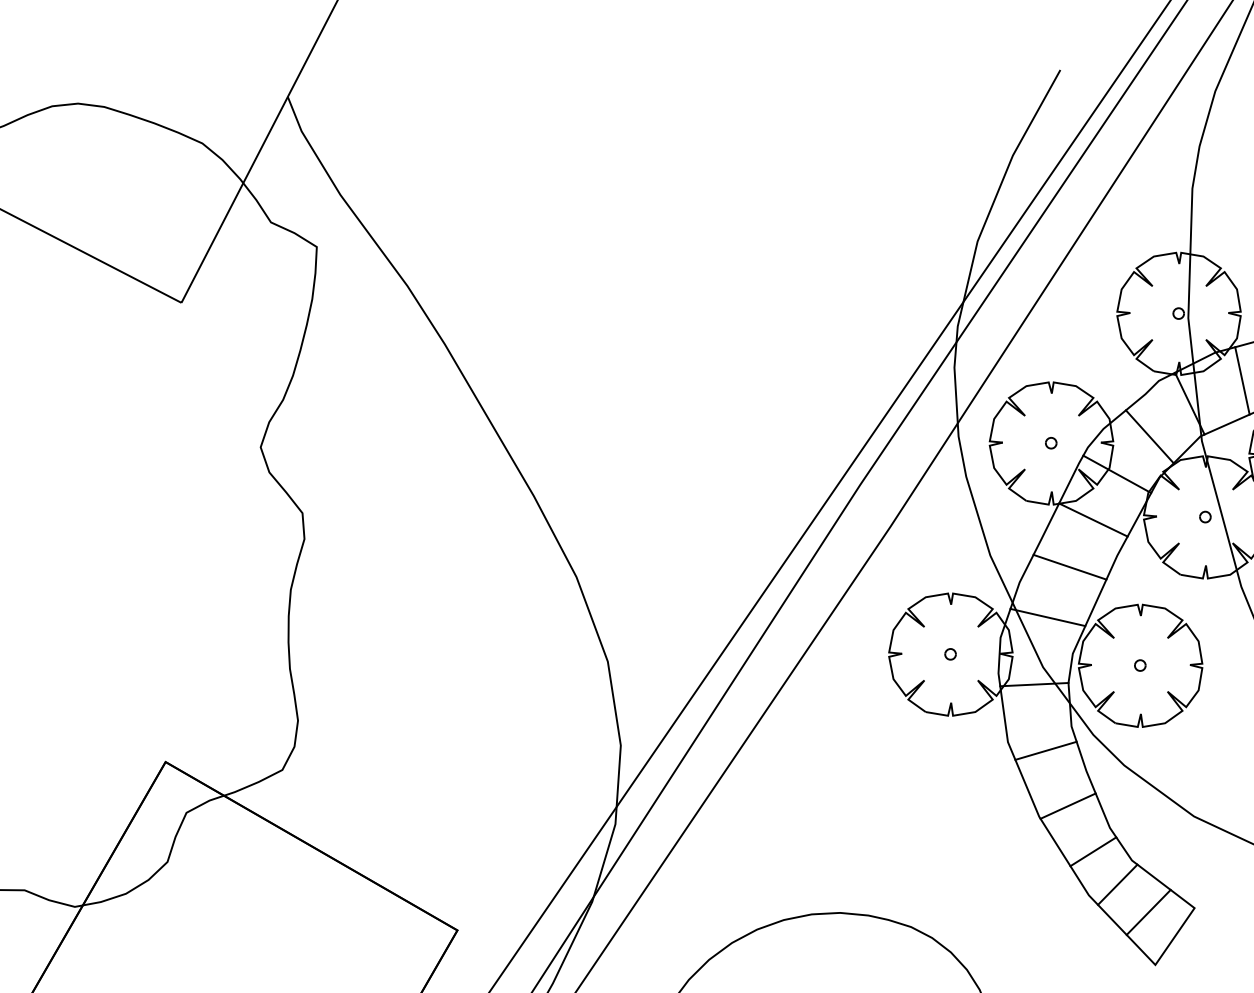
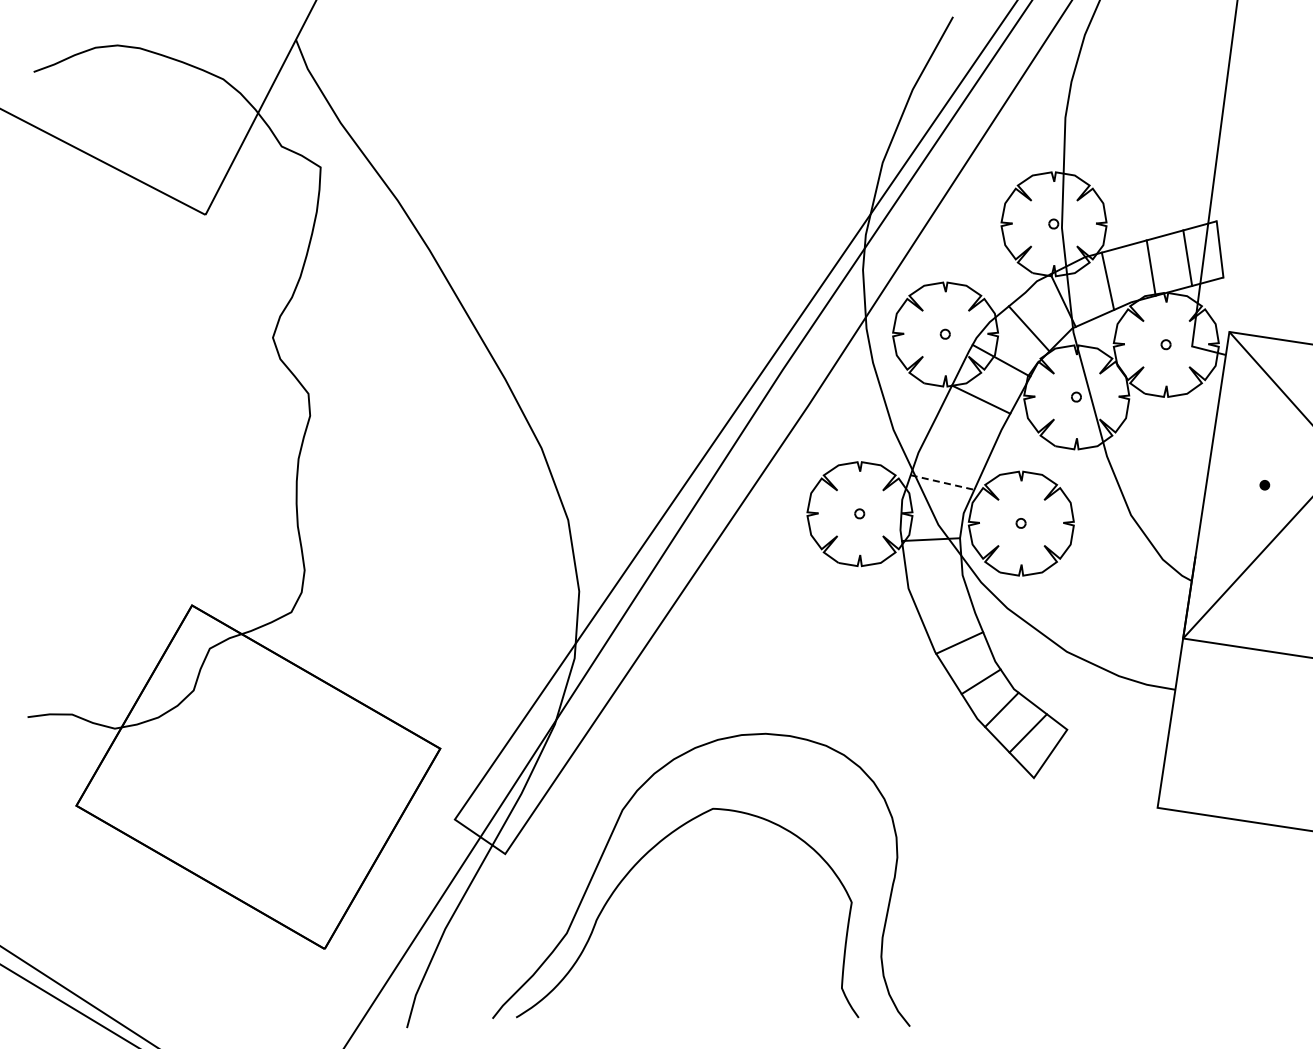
line: (1070, 566) -> (961, 439), removed
line: (1047, 617) -> (942, 482), solid -> dashed
line: (1045, 750) -> (940, 595), removed

